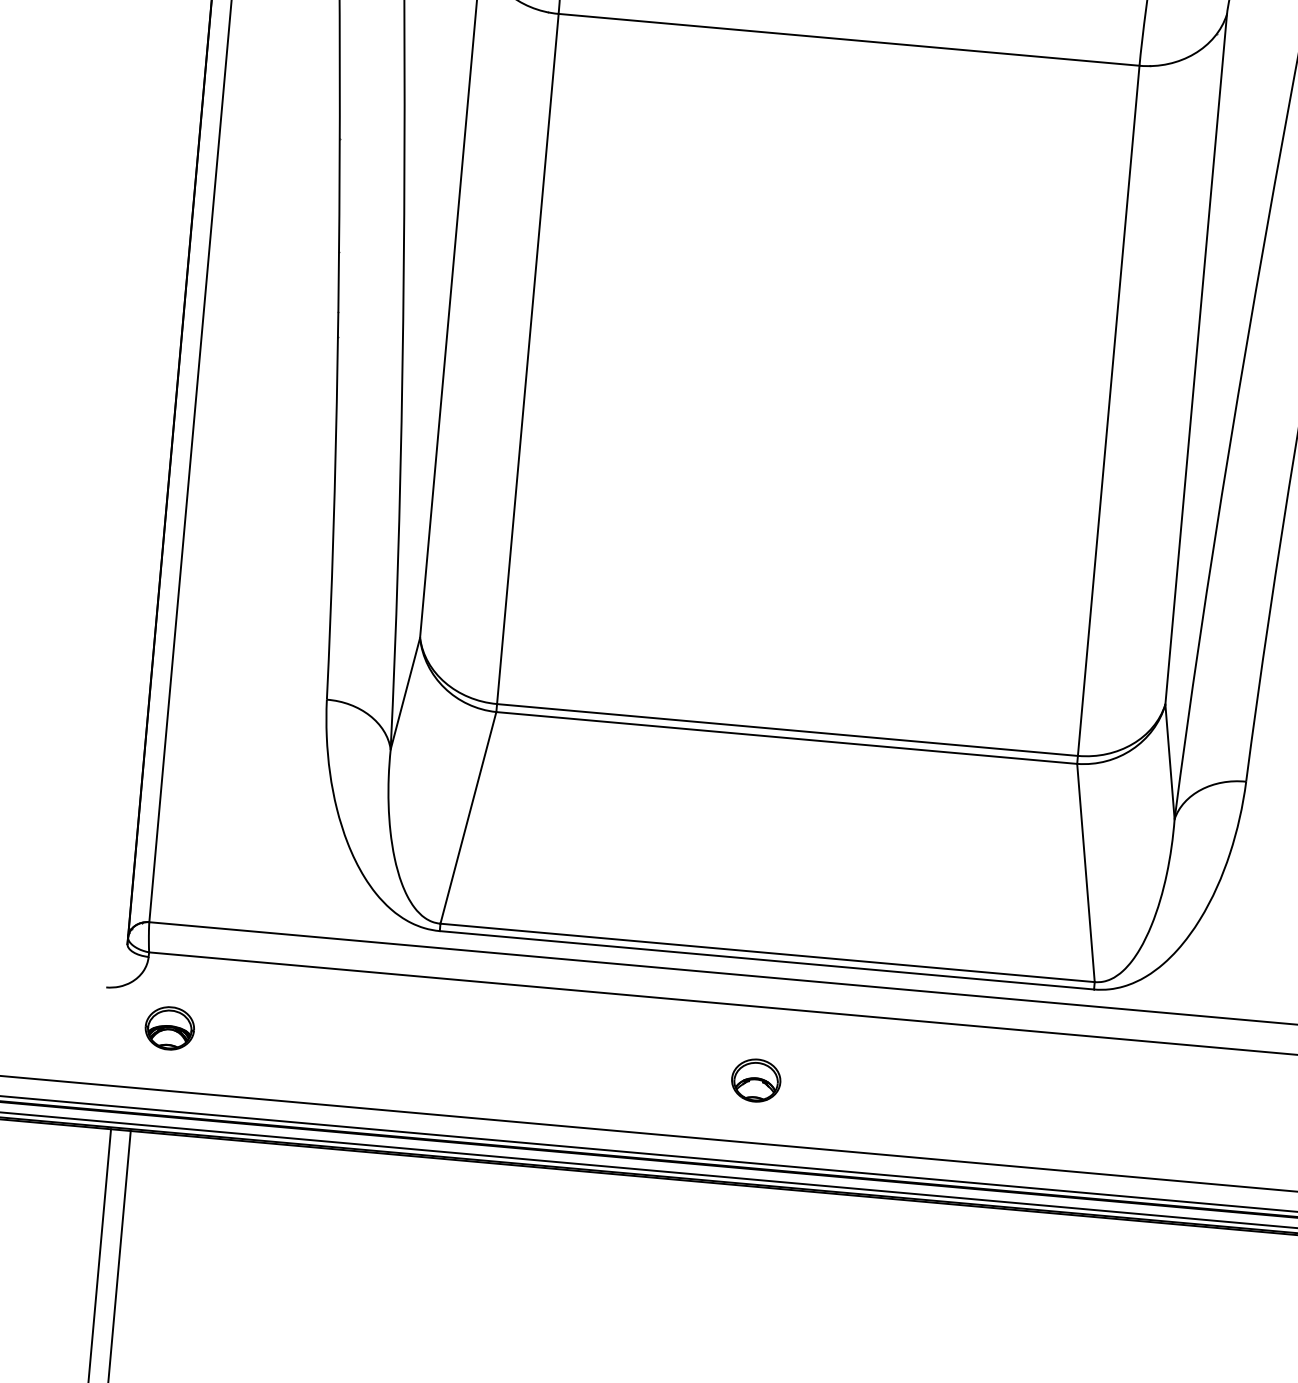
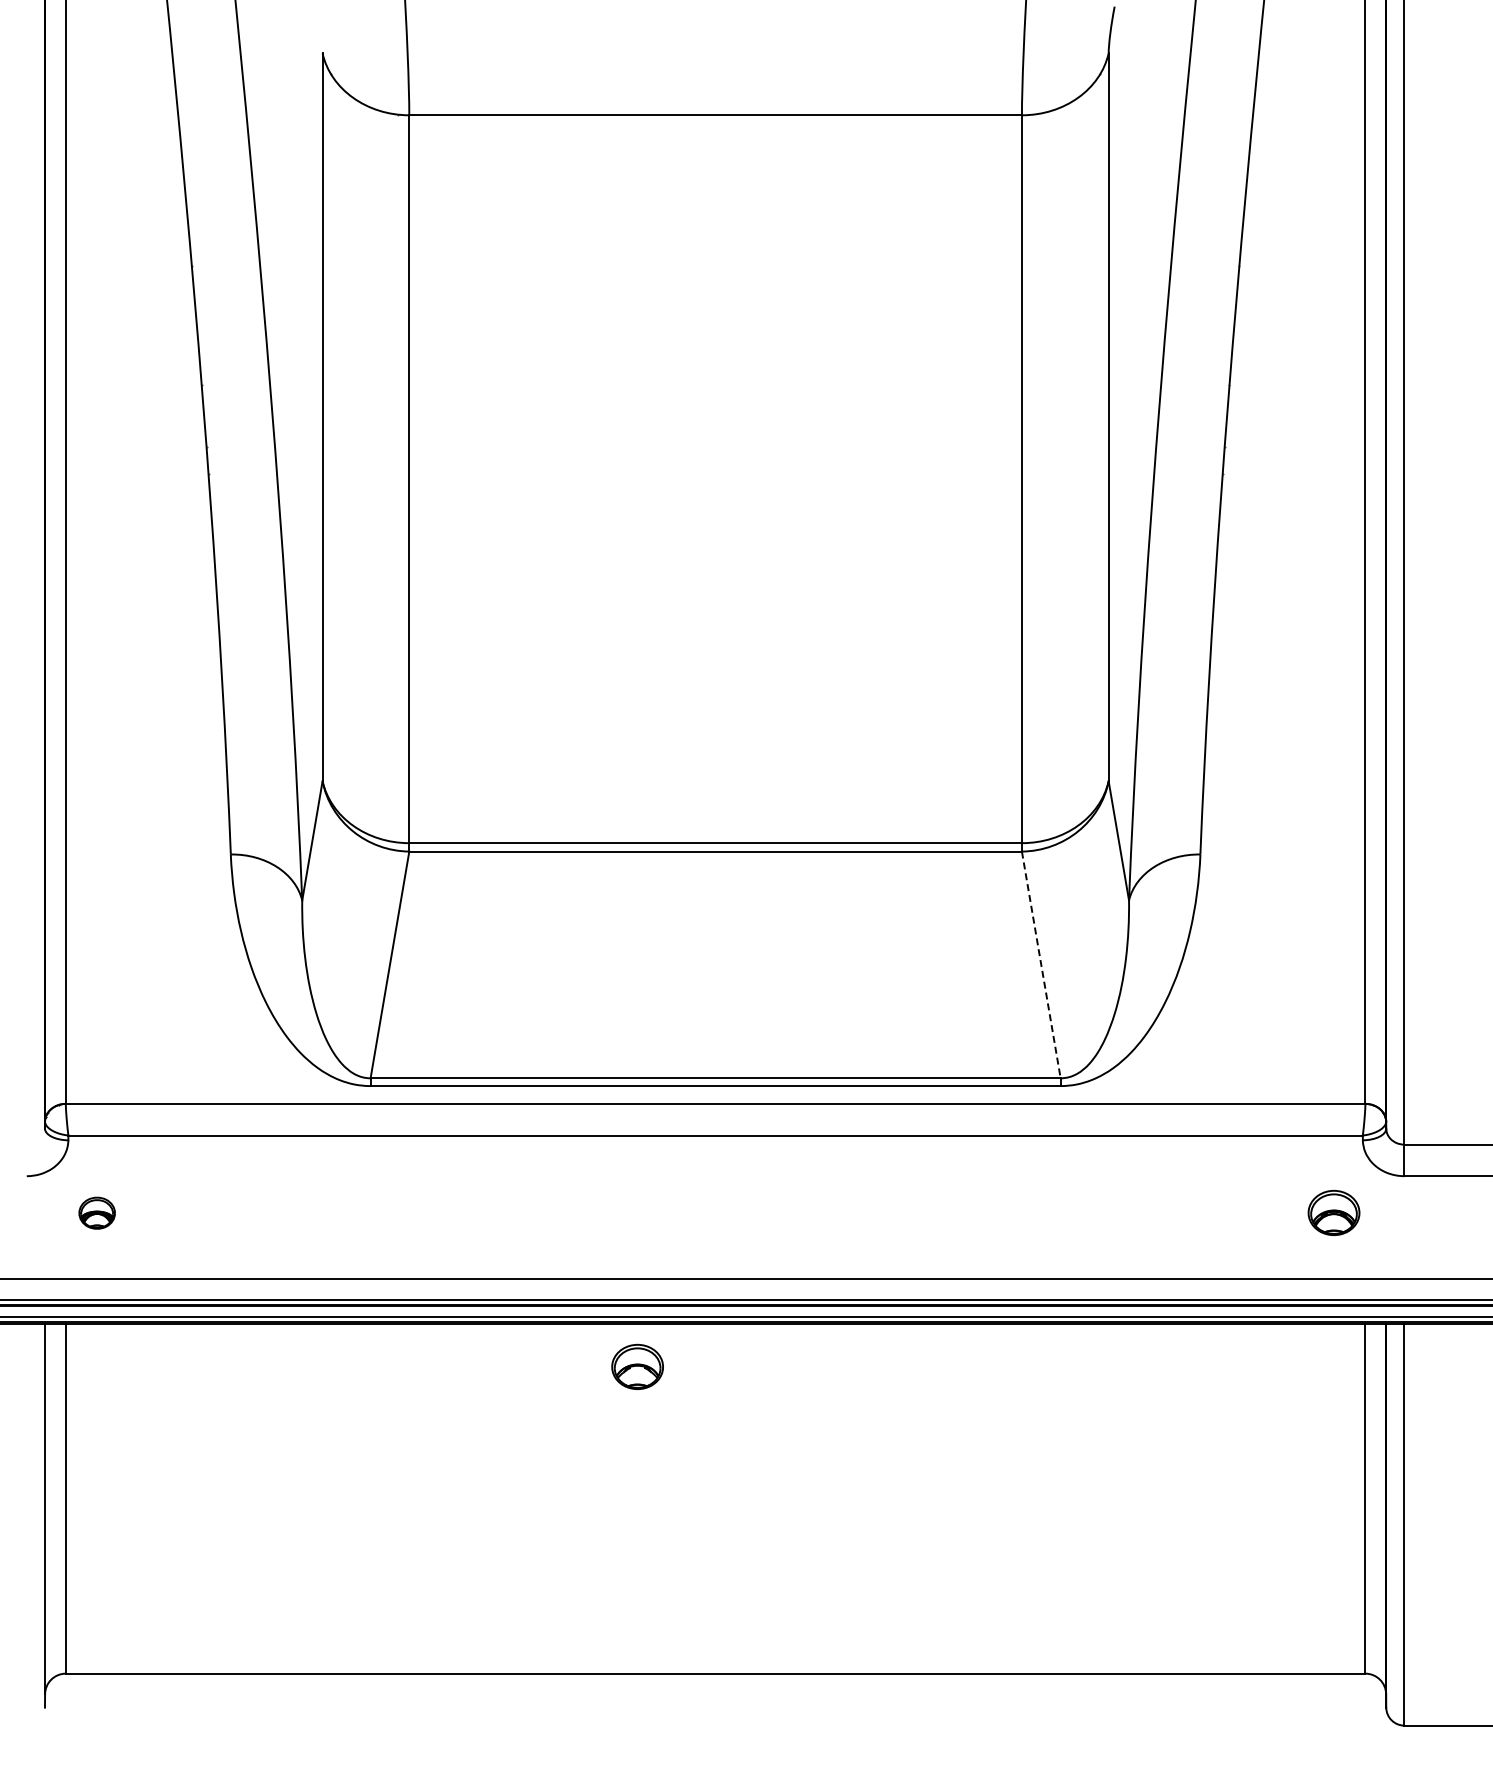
line: (1086, 872) -> (1041, 964), solid -> dashed
part: (169, 1028) -> (96, 1213), size x0.7
part: (756, 1080) -> (637, 1366), moved

